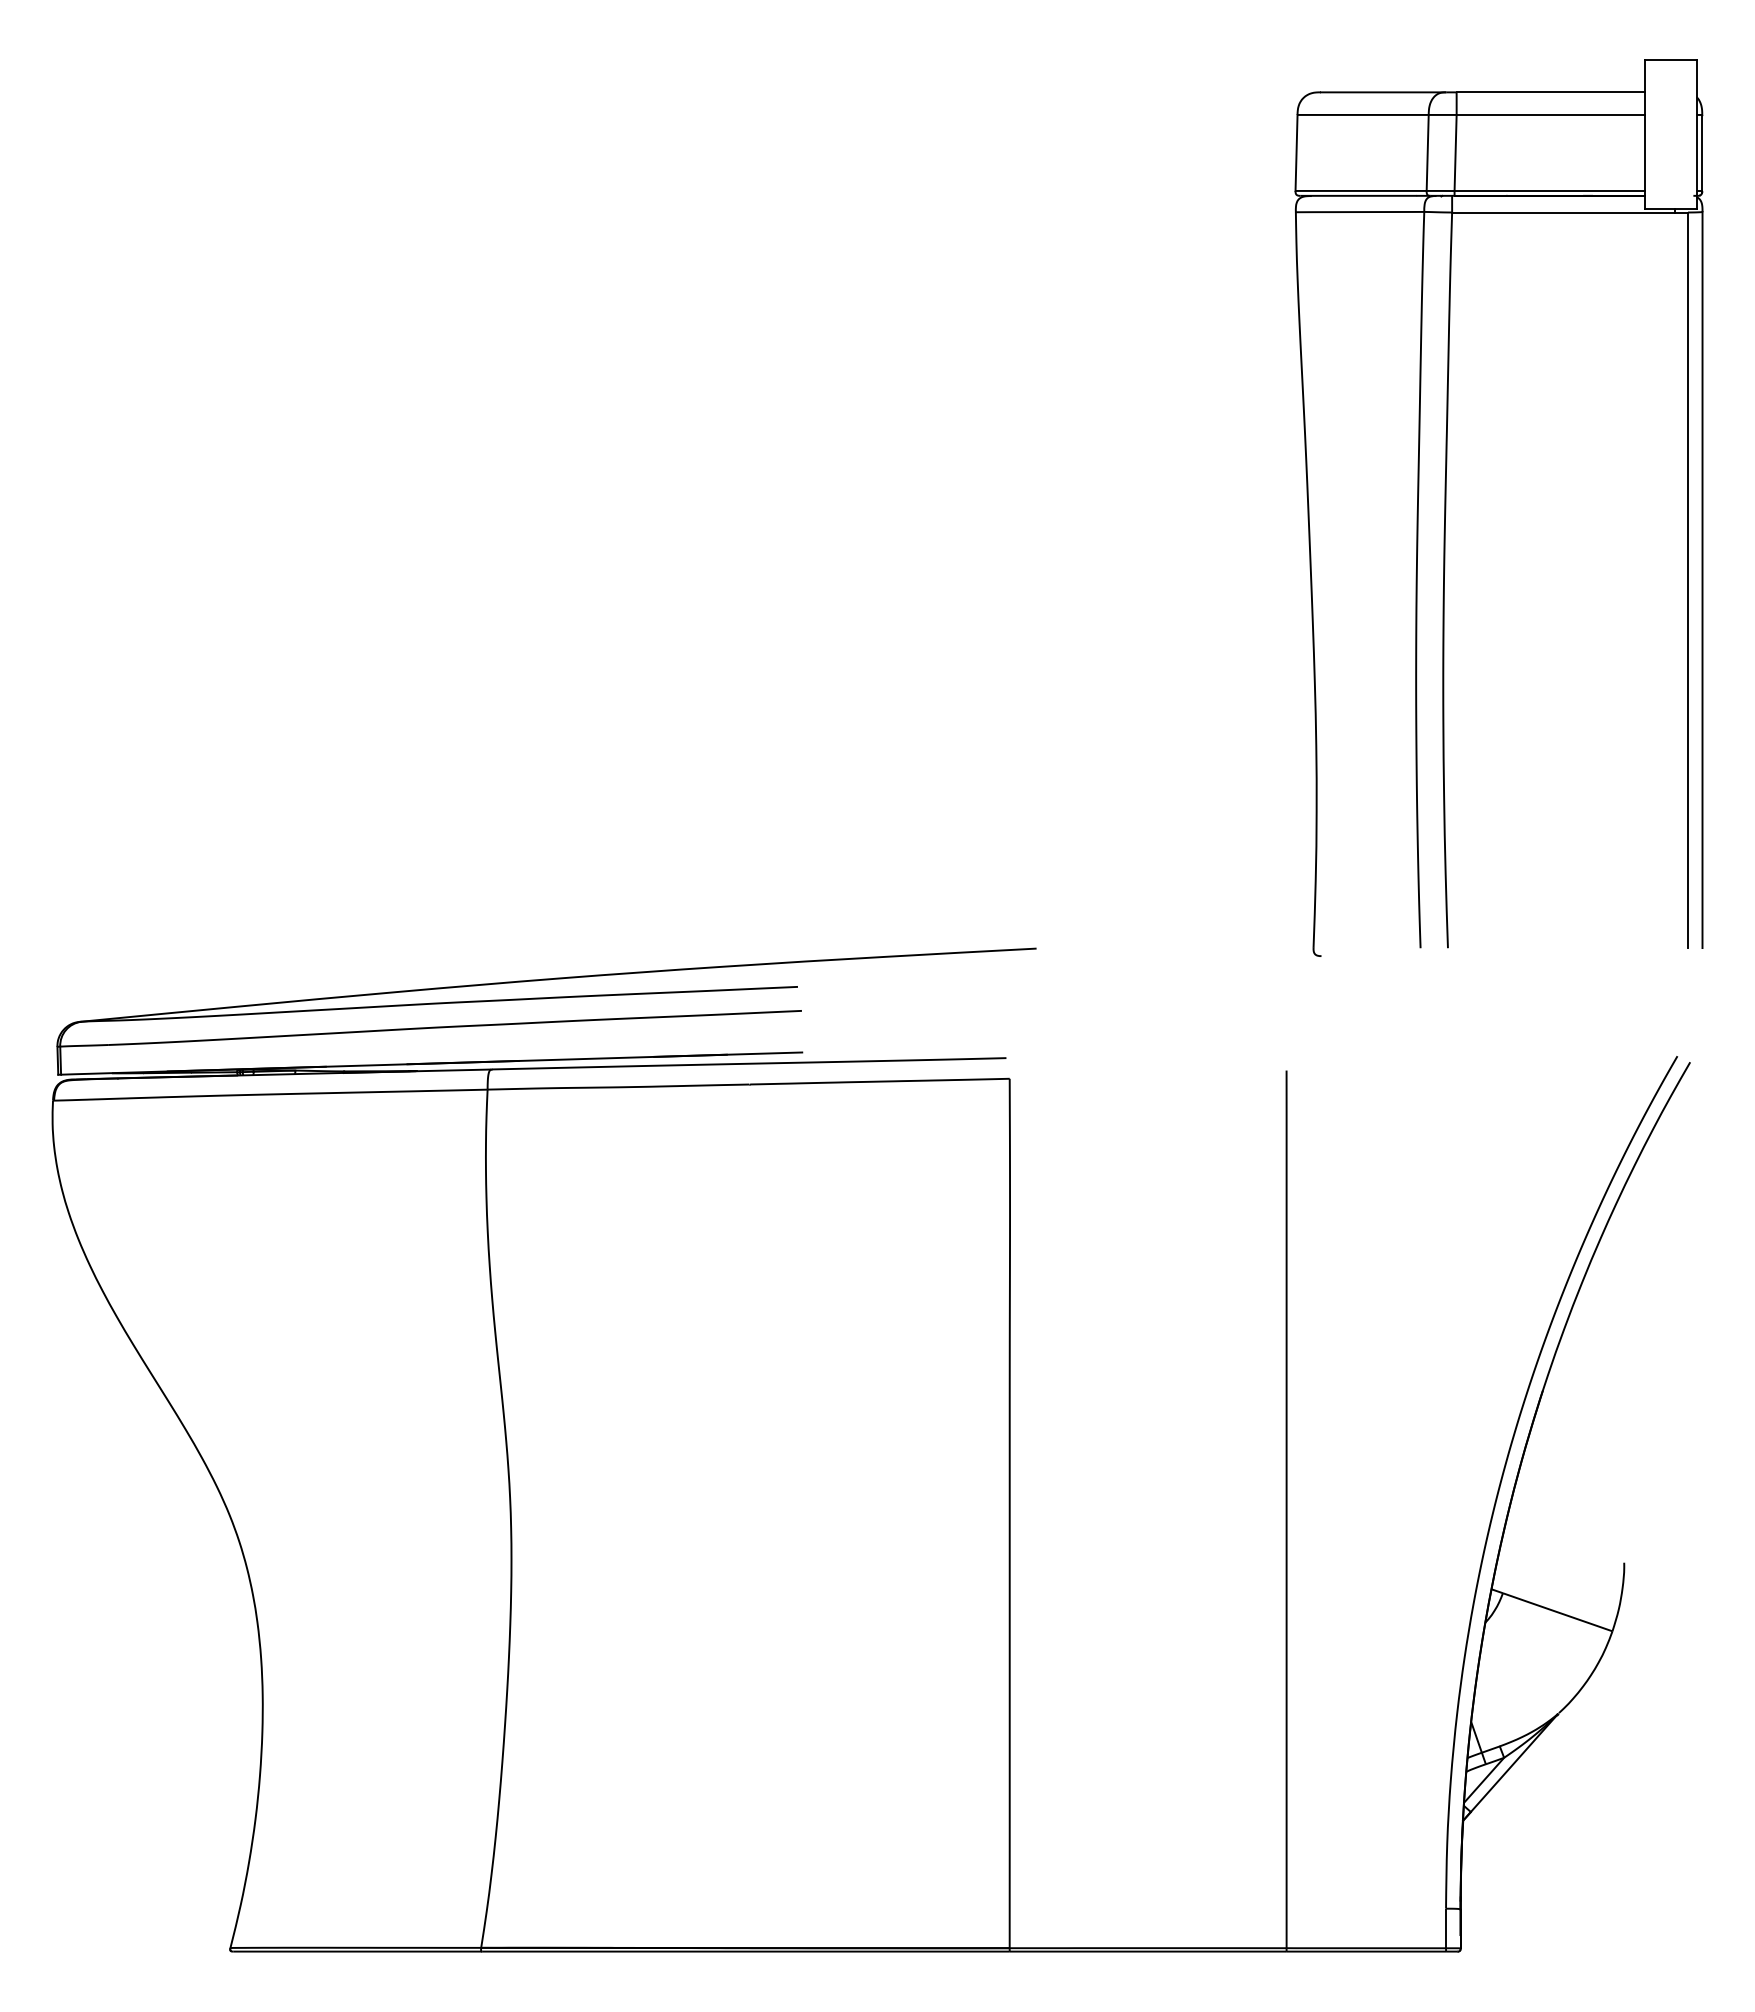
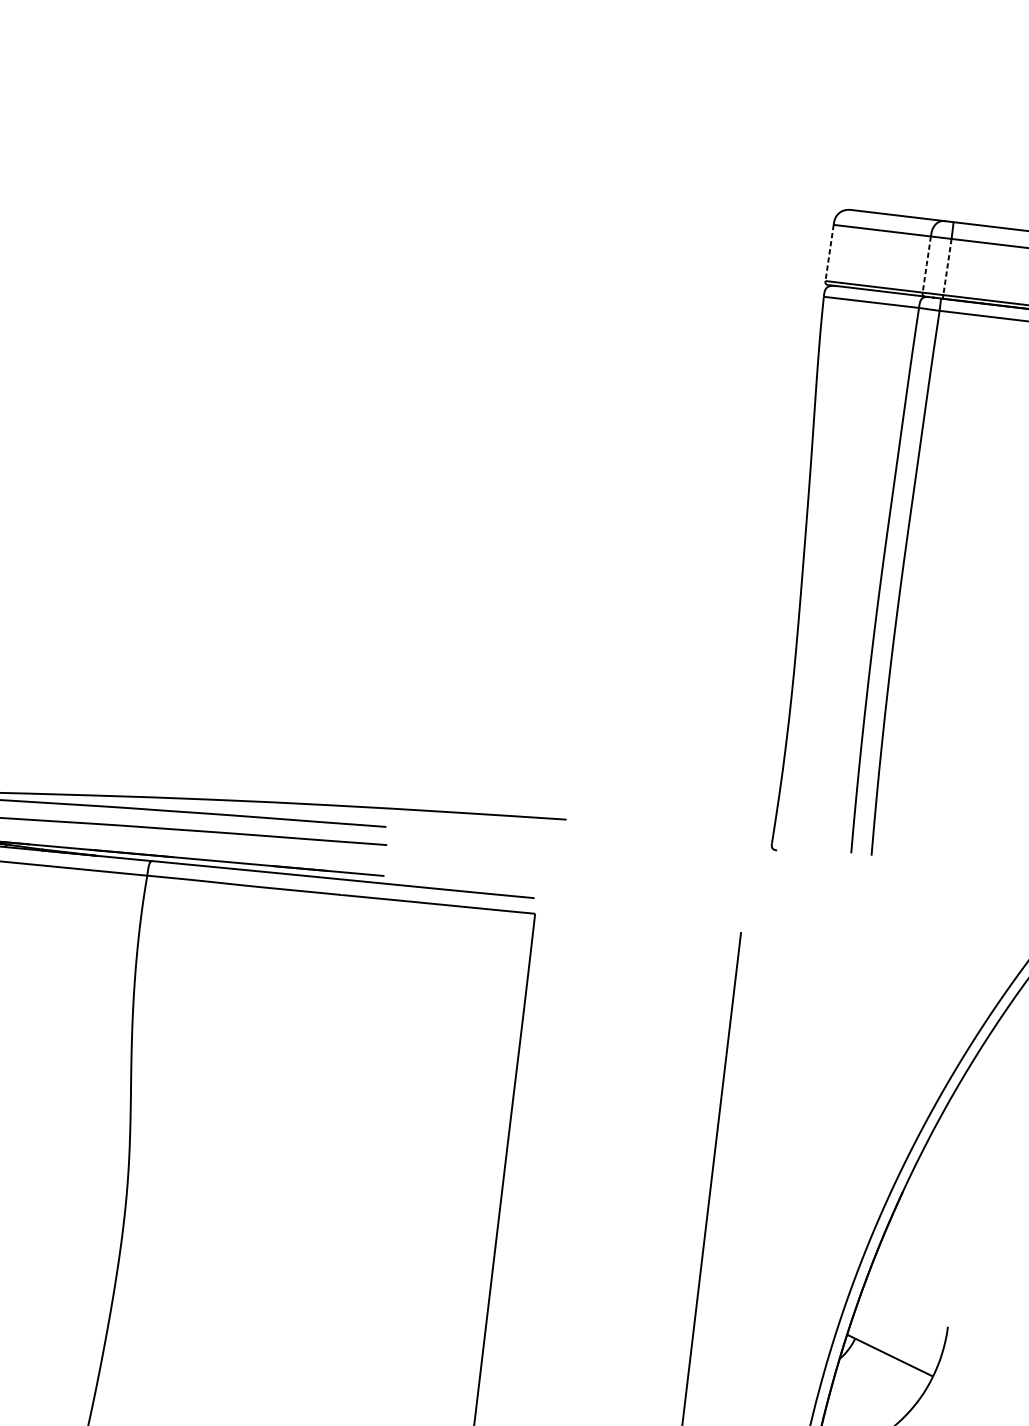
line: (1427, 152) -> (926, 264), solid -> dashed
line: (1296, 153) -> (829, 253), solid -> dashed
line: (1455, 153) -> (947, 267), solid -> dashed

